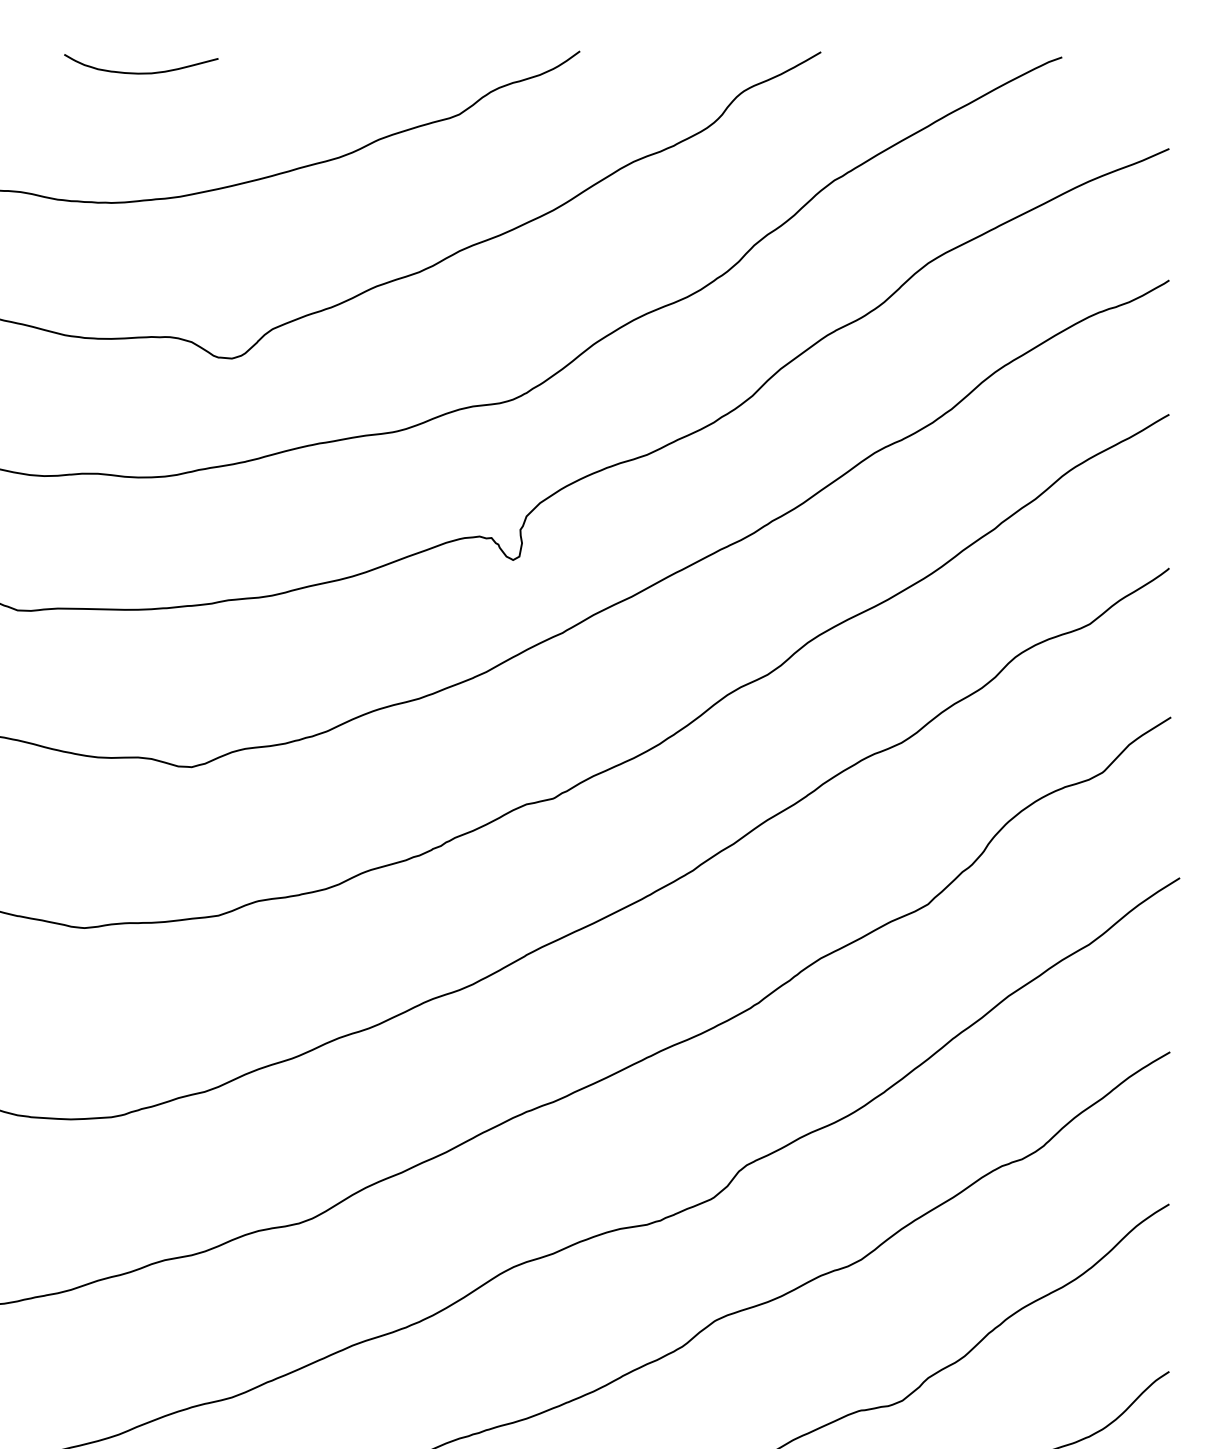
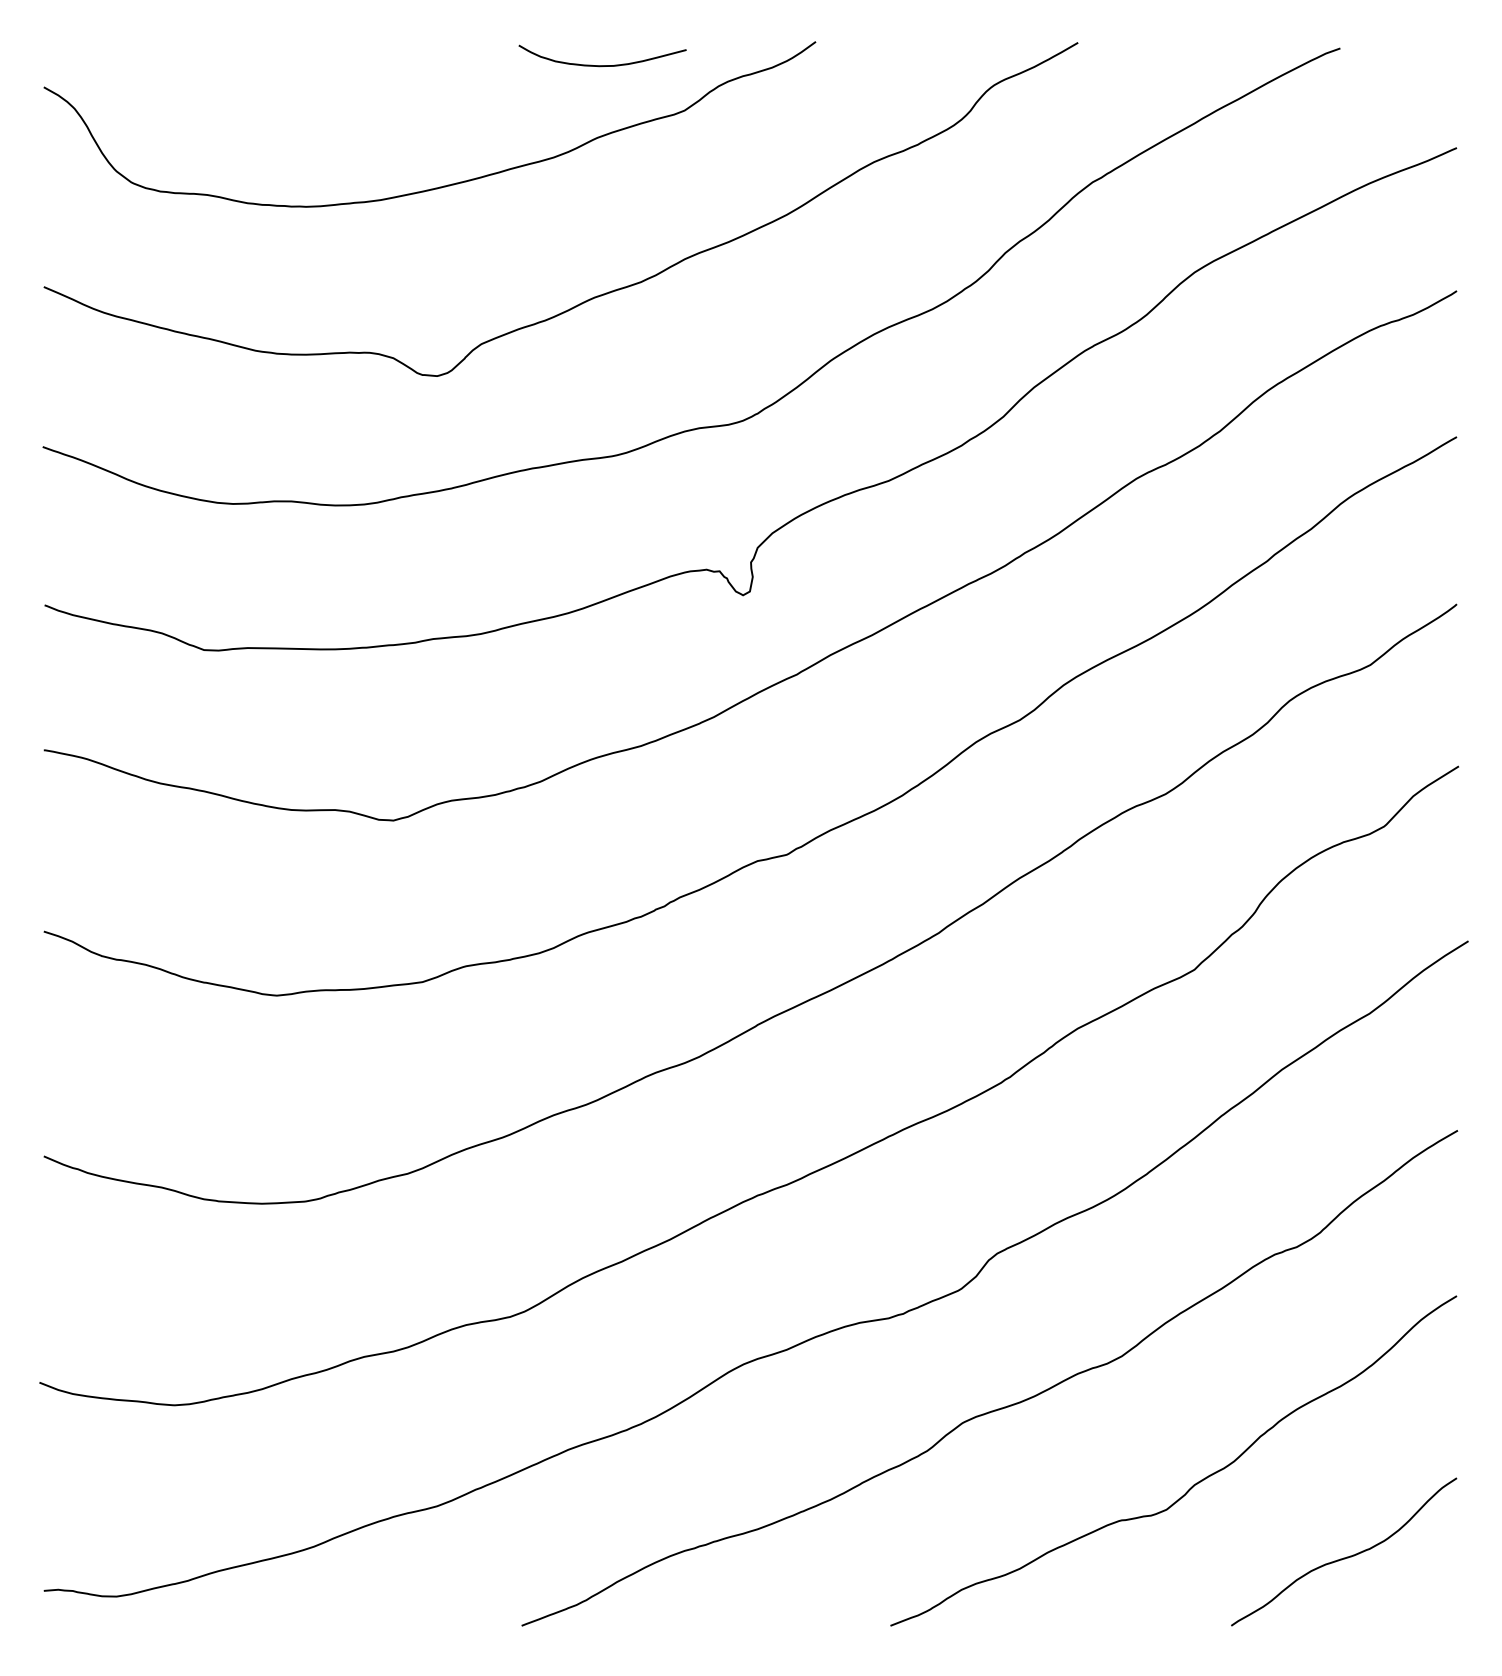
curve: (141, 73) -> (602, 65), moved

